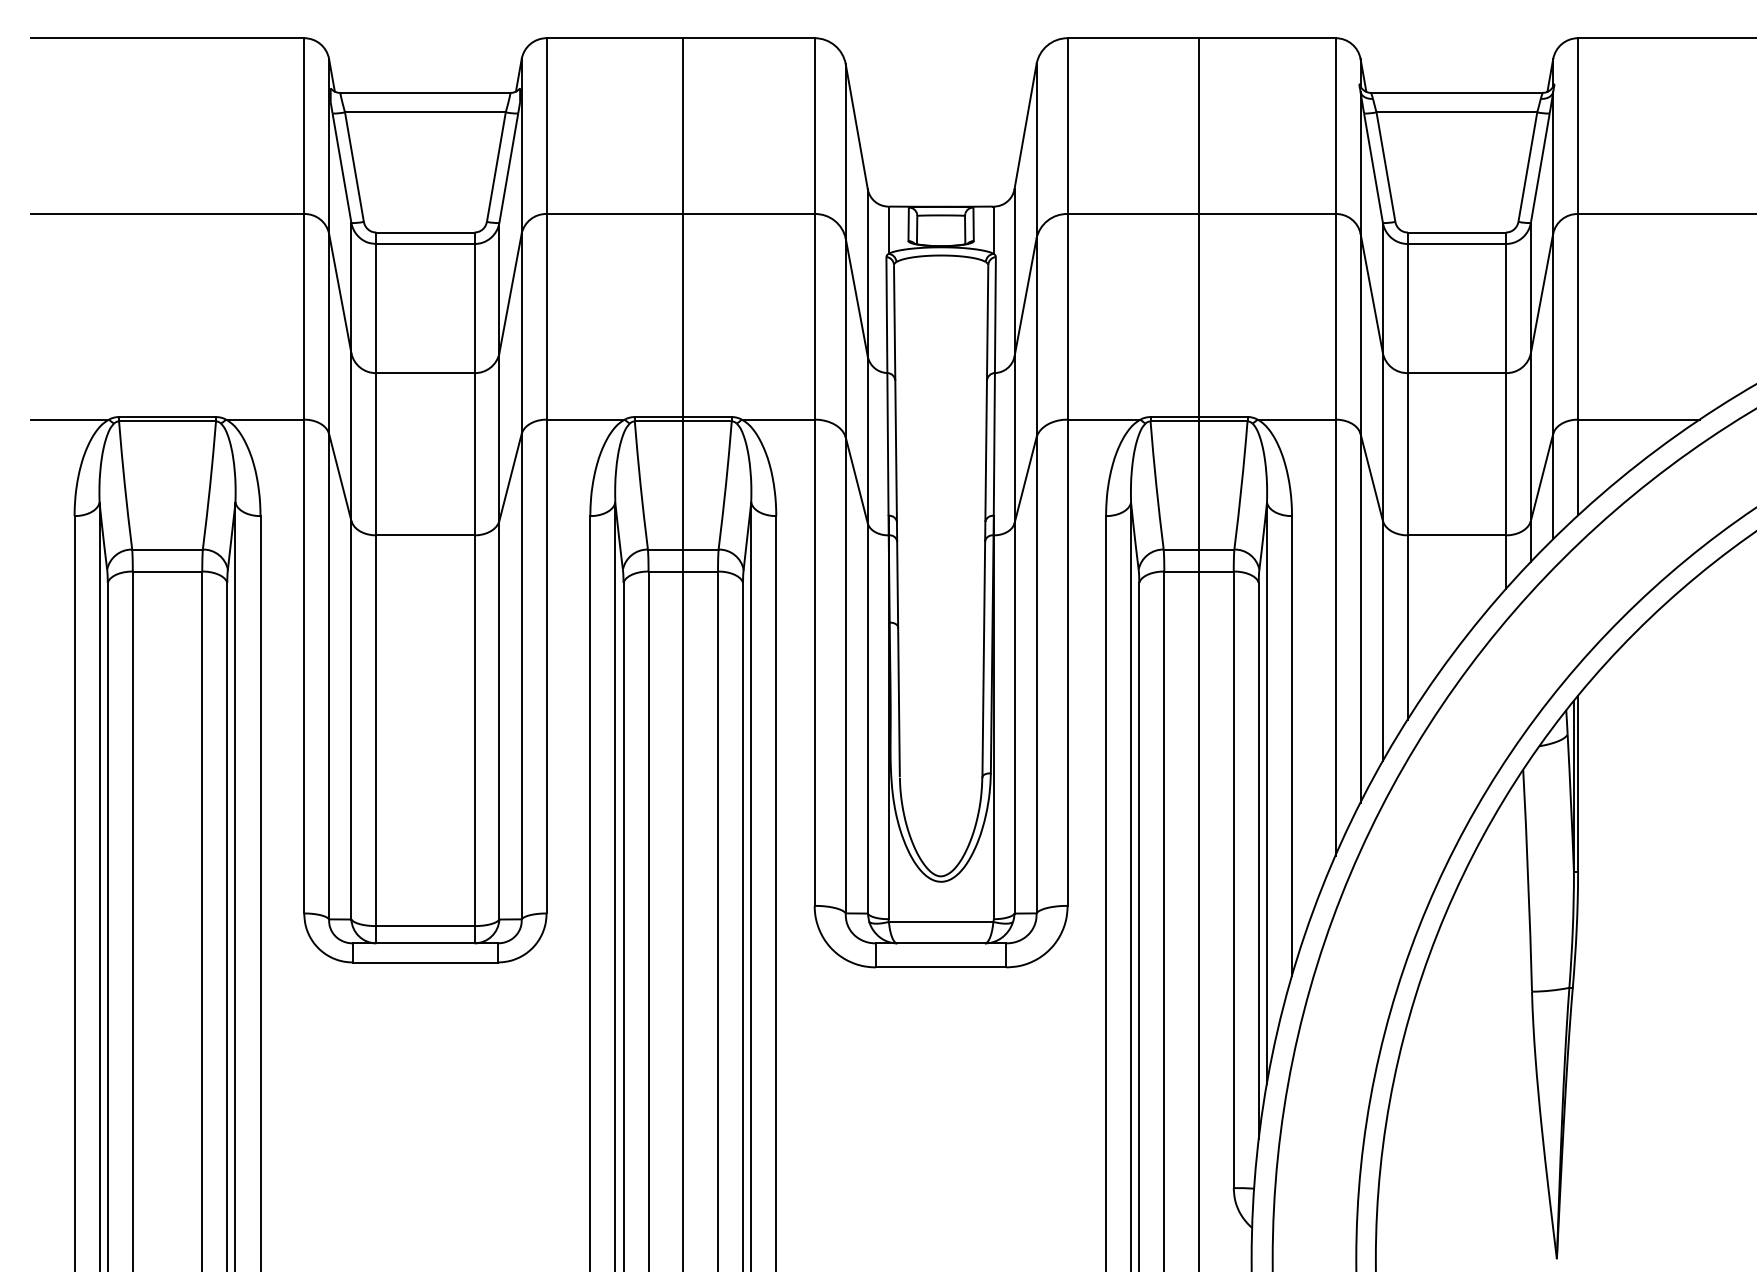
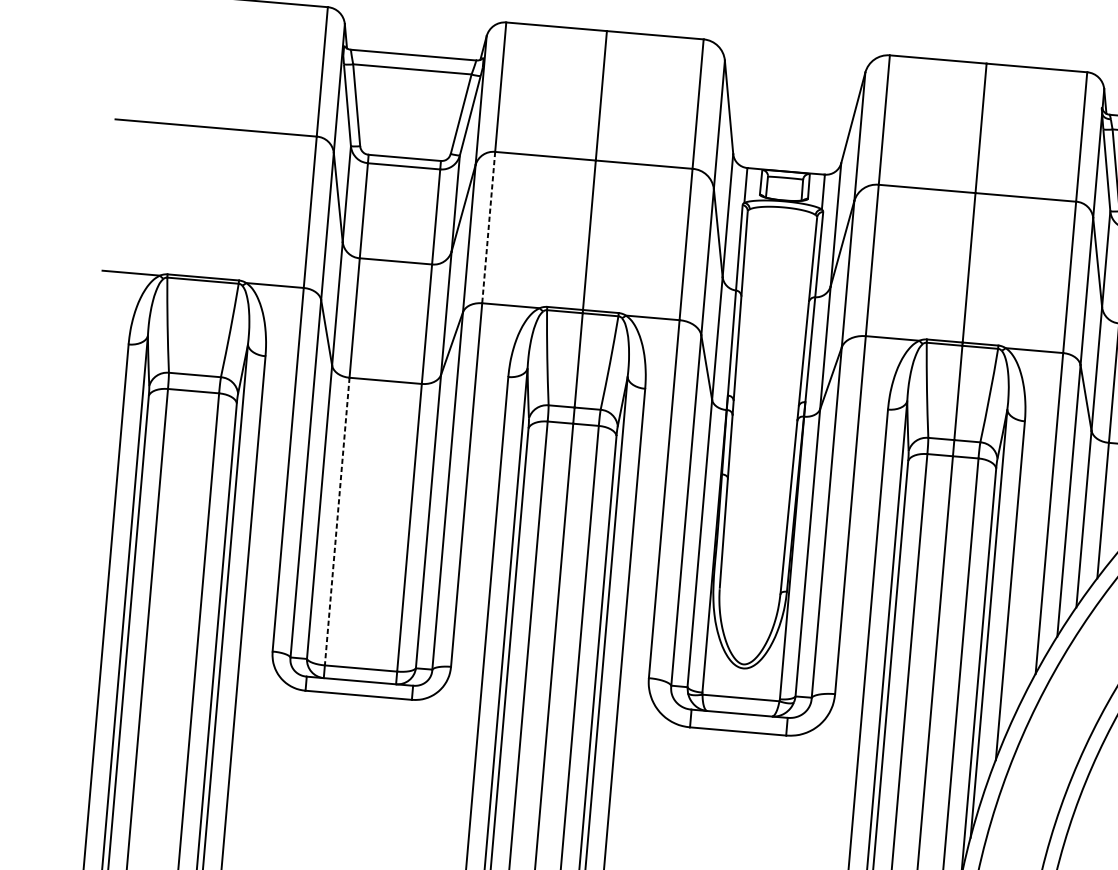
line: (546, 316) -> (488, 227), solid -> dashed
line: (376, 731) -> (337, 522), solid -> dashed

